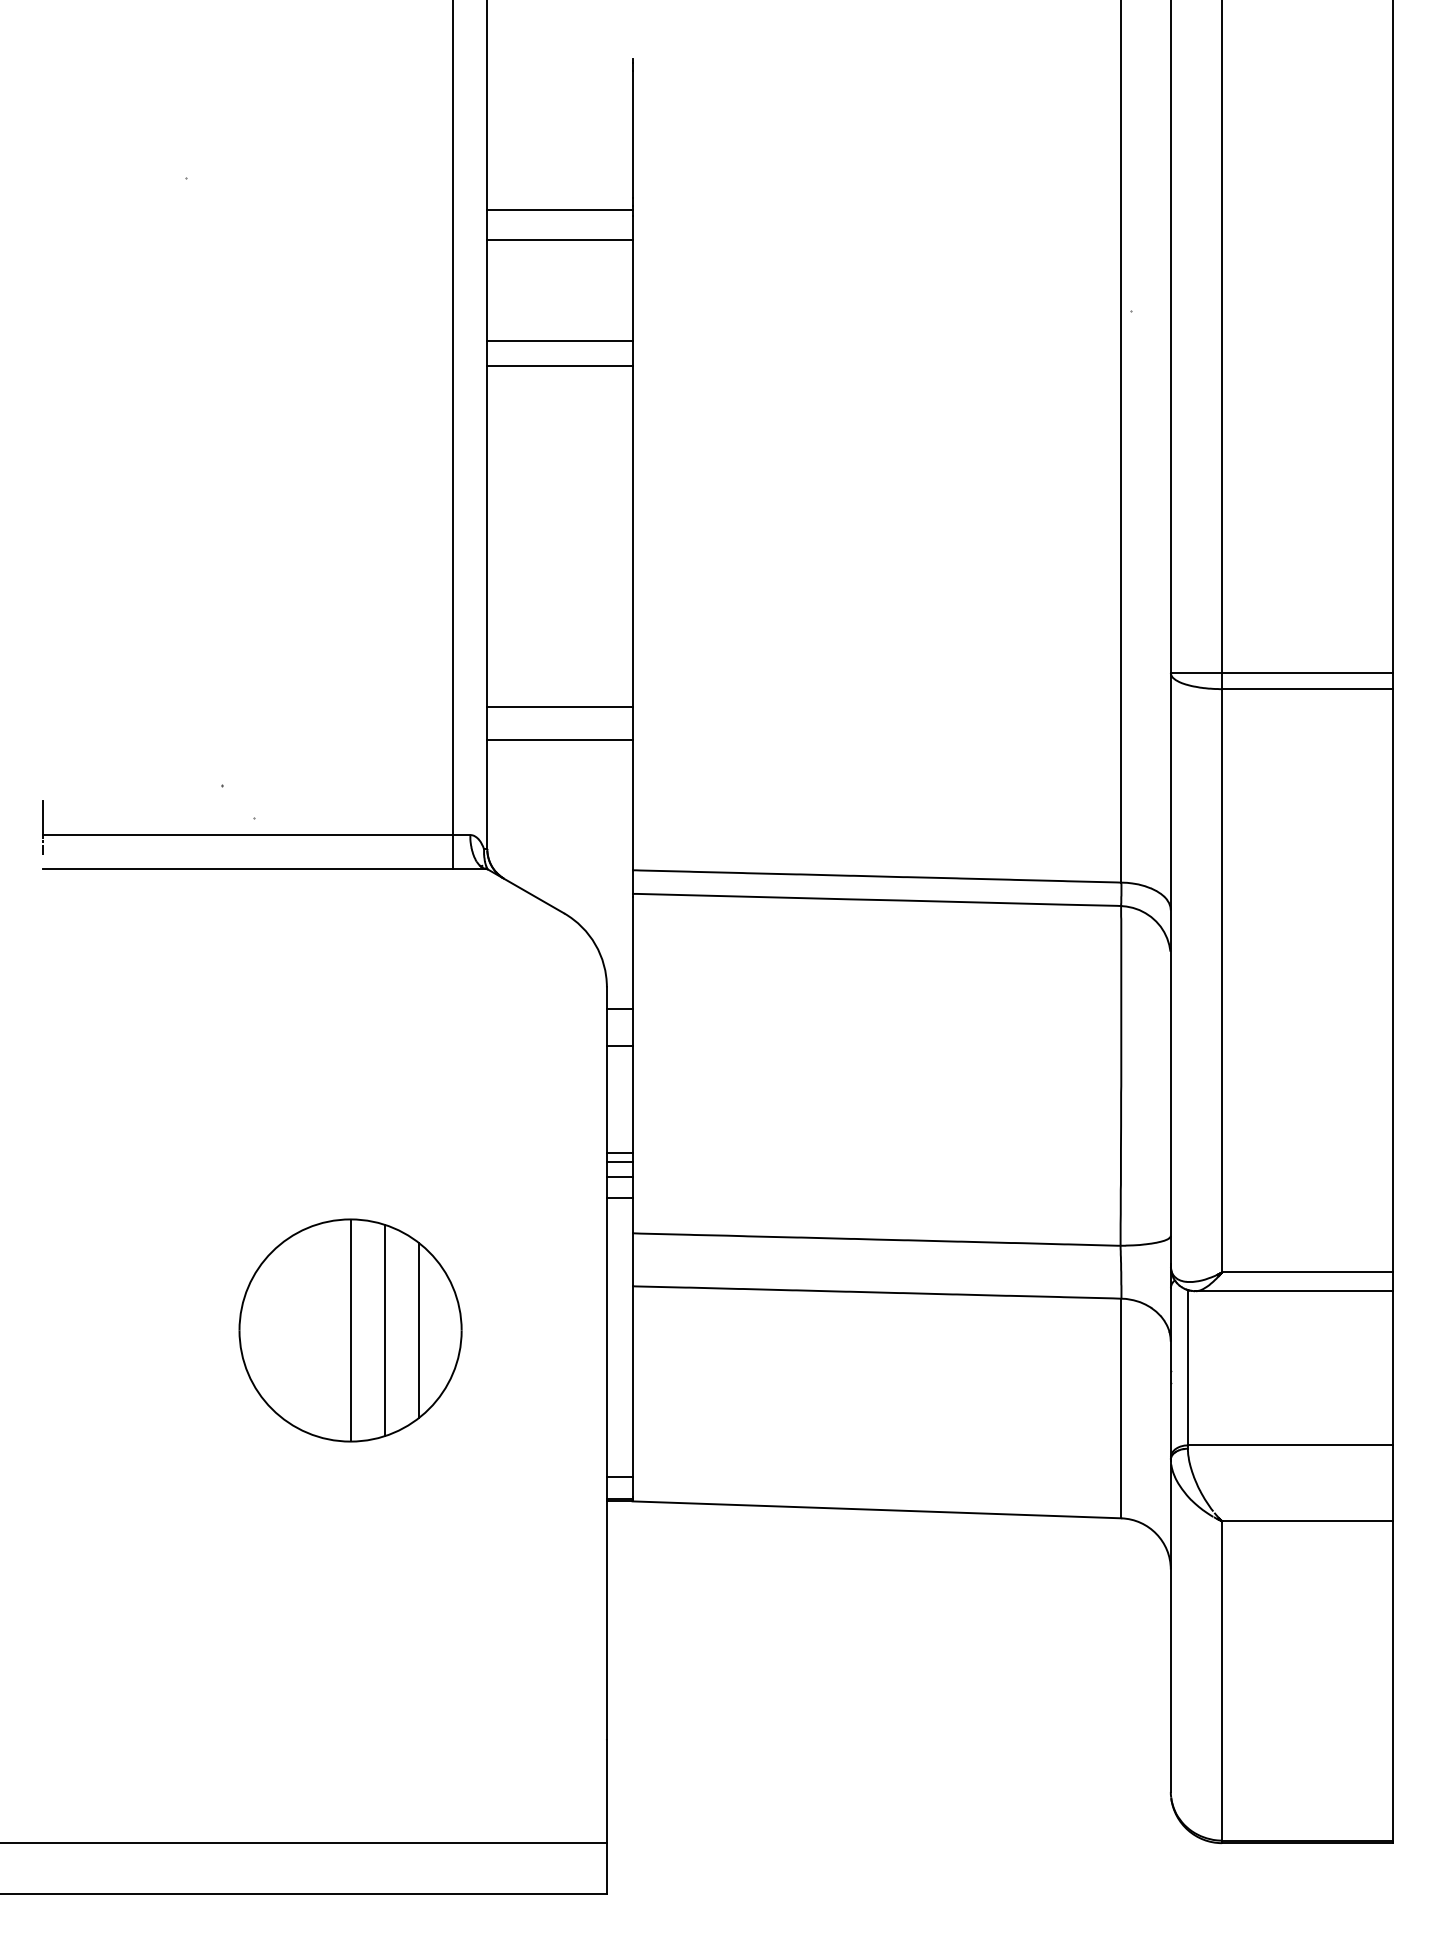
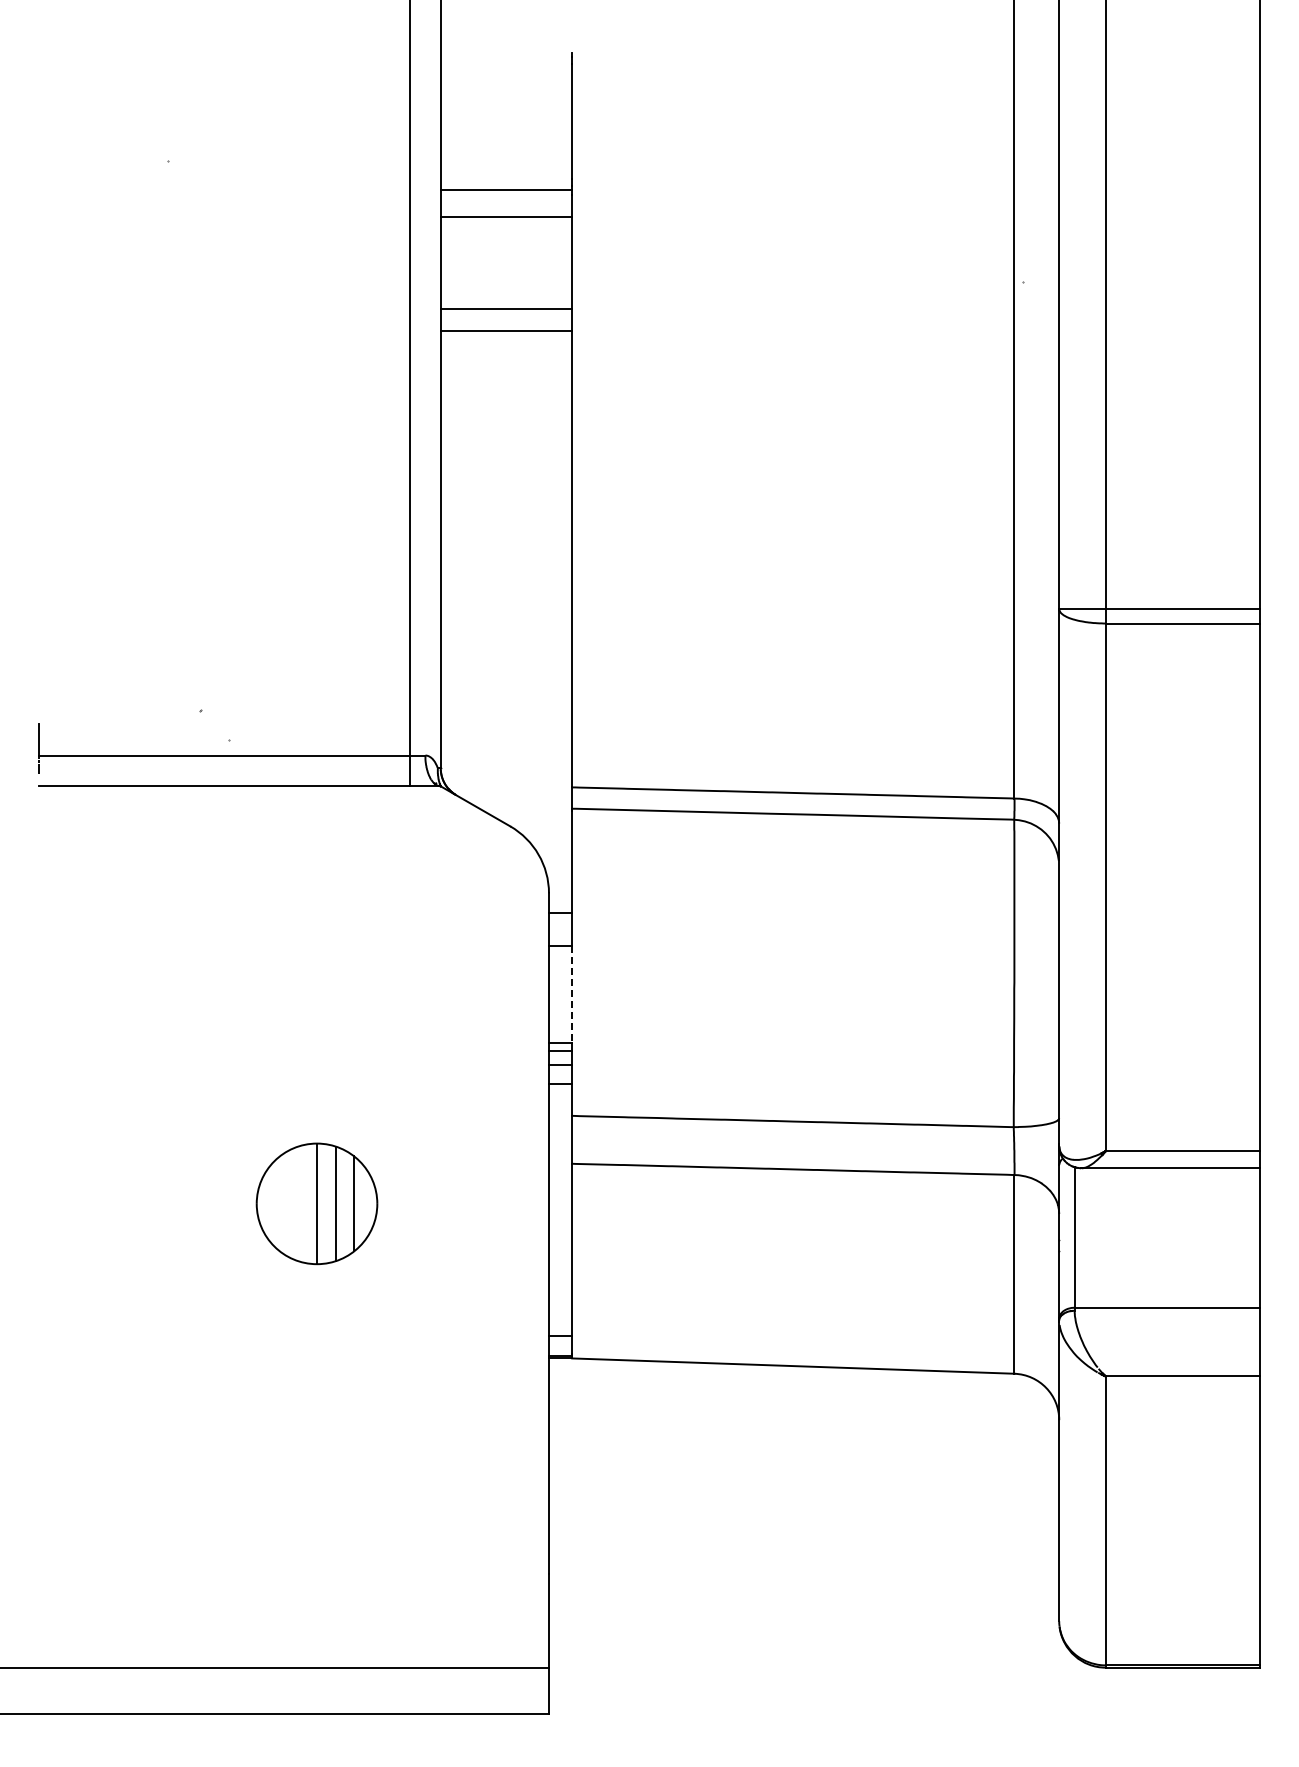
line: (559, 707) -> (506, 640), removed
line: (559, 739) -> (506, 669), removed
line: (632, 1100) -> (572, 995), solid -> dashed
part: (349, 1330) -> (316, 1203), size x0.6

